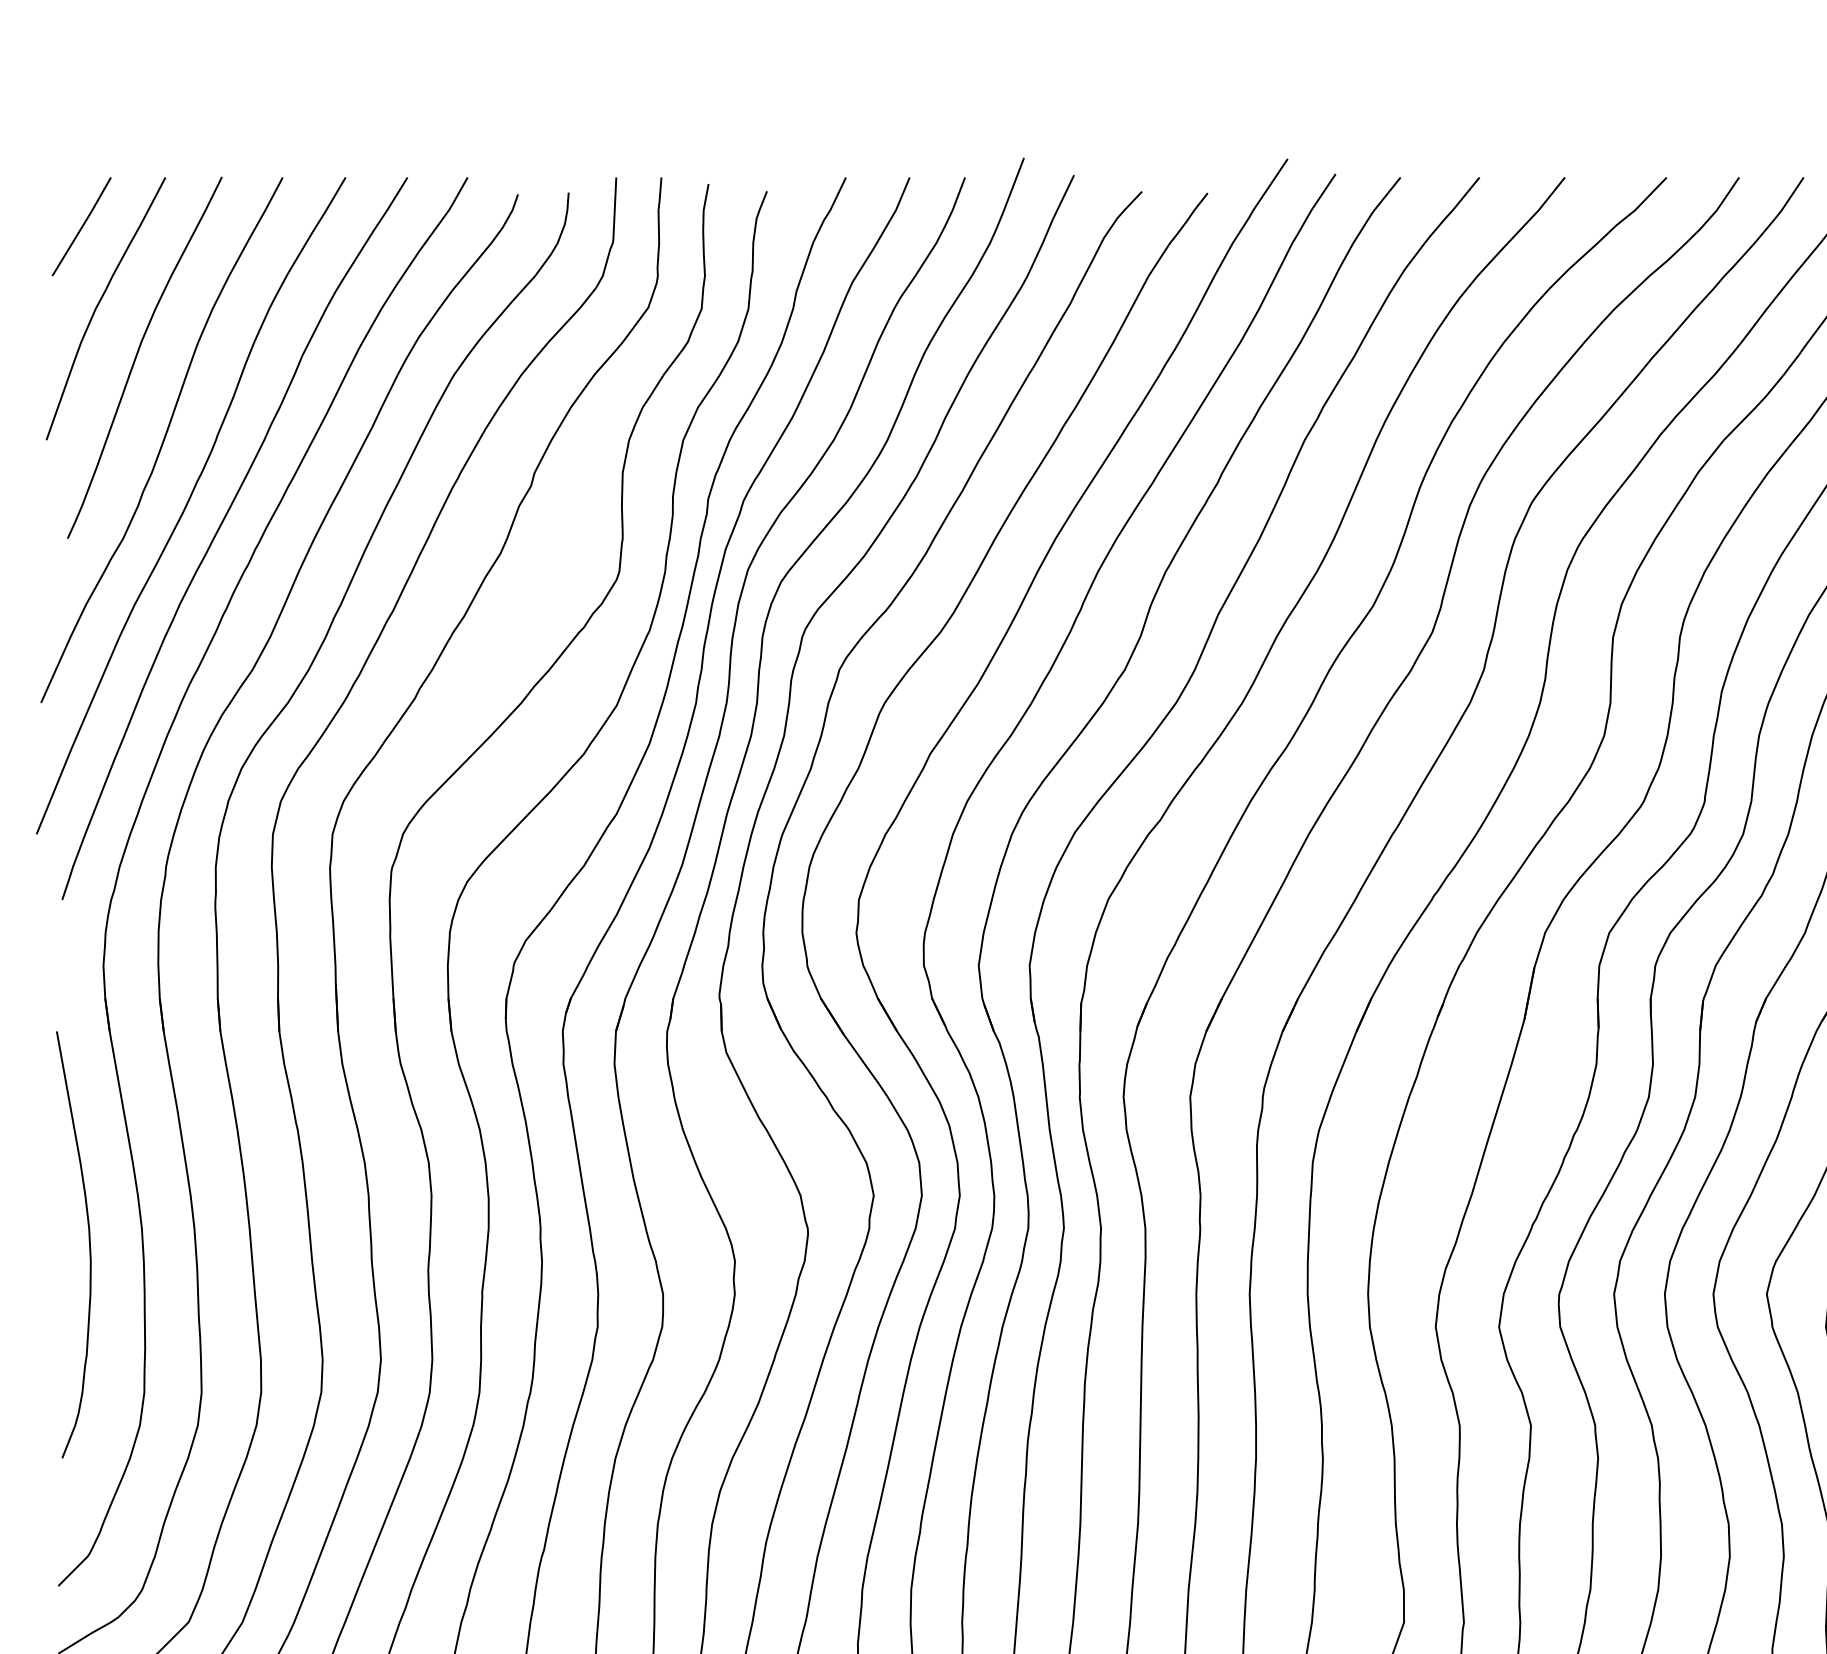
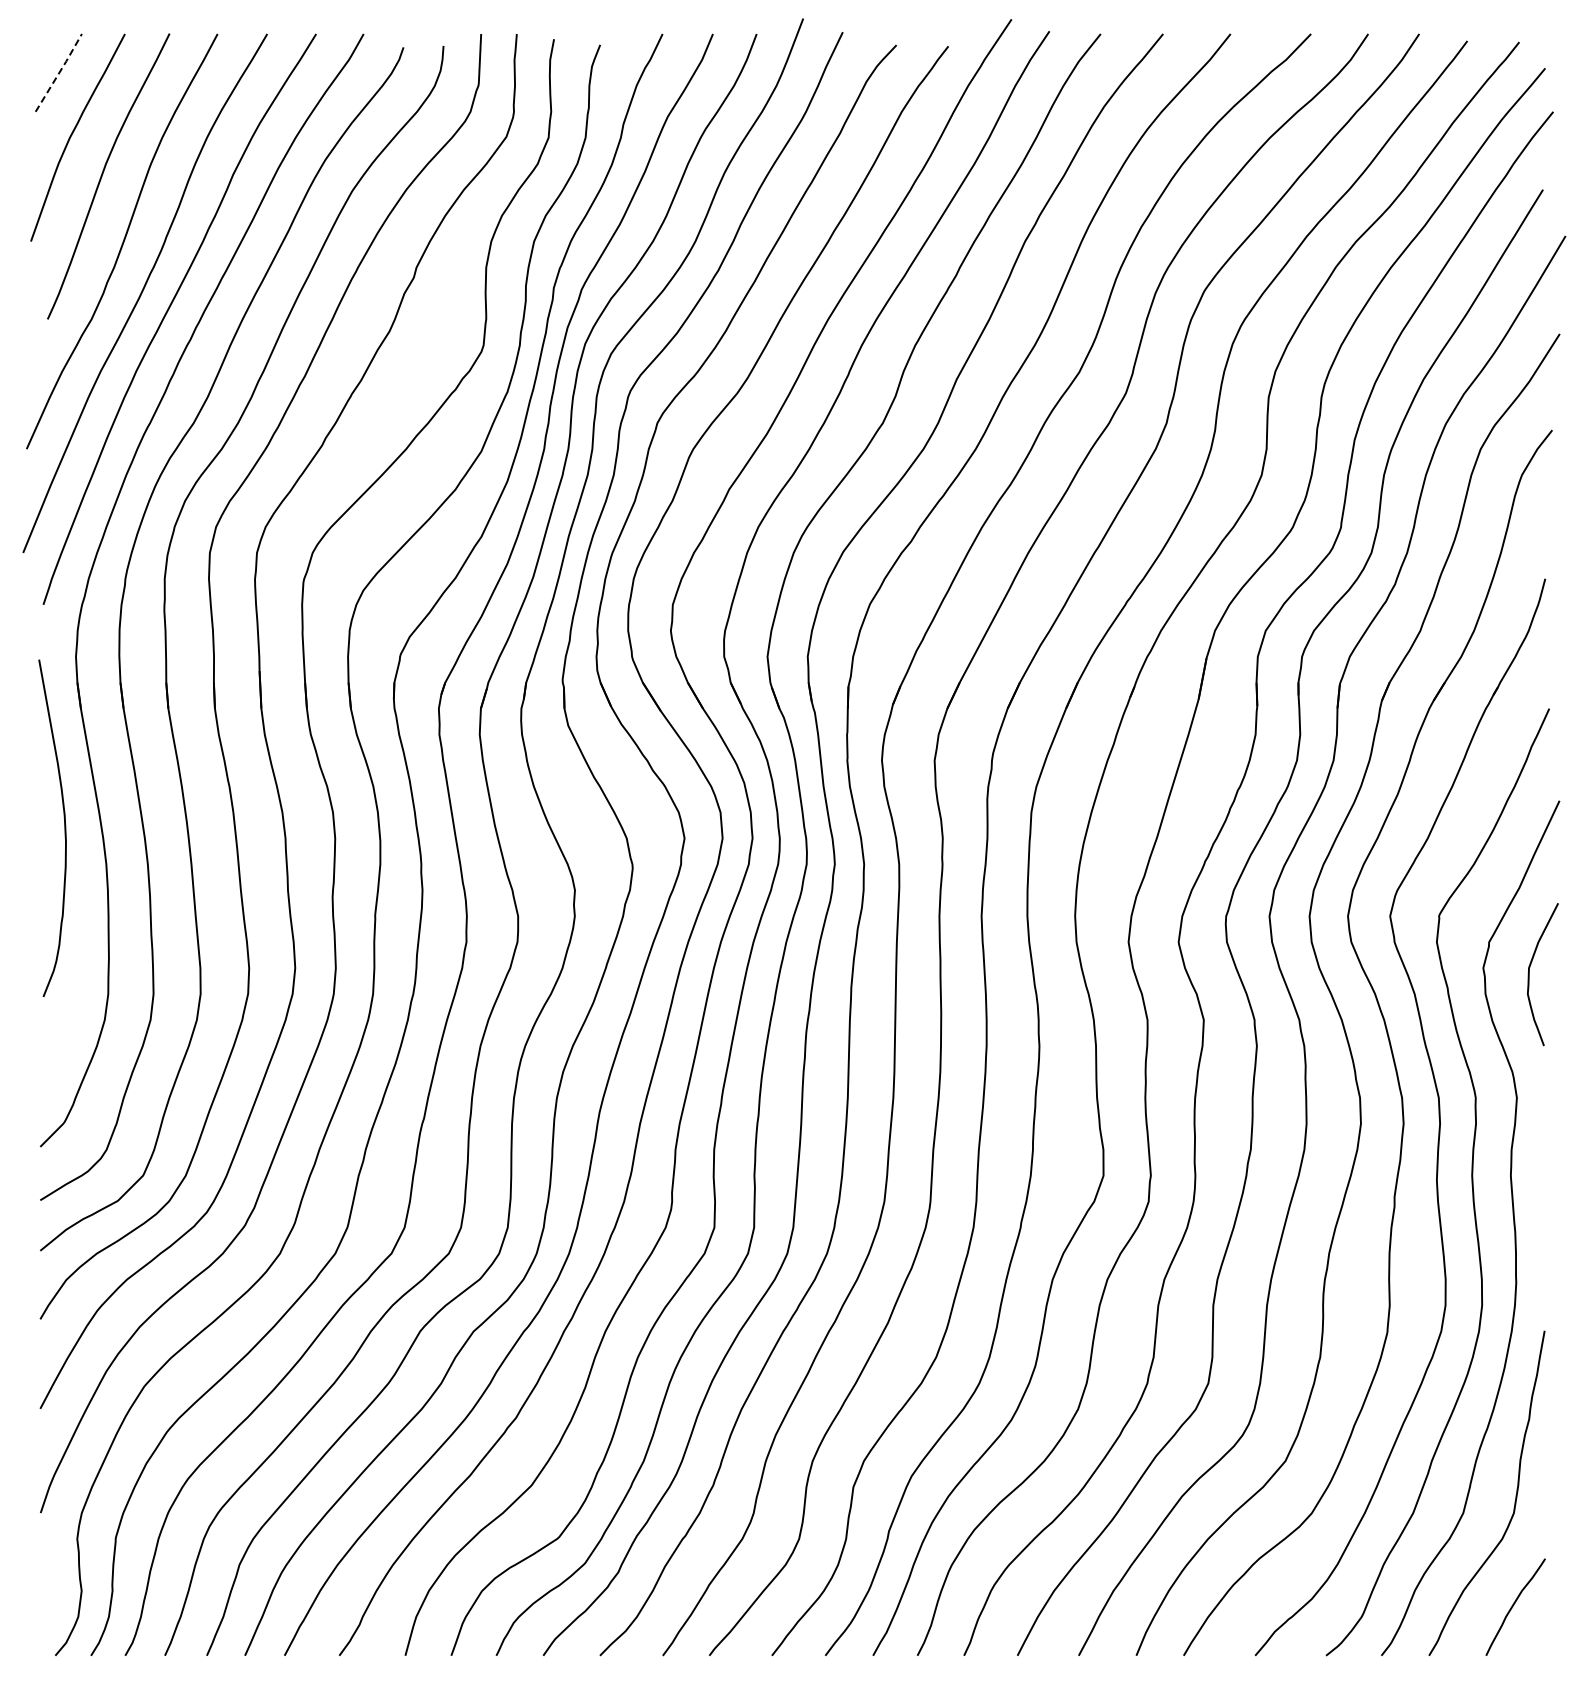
line: (82, 226) -> (59, 72), solid -> dashed
curve: (88, 1243) -> (64, 827), moved

